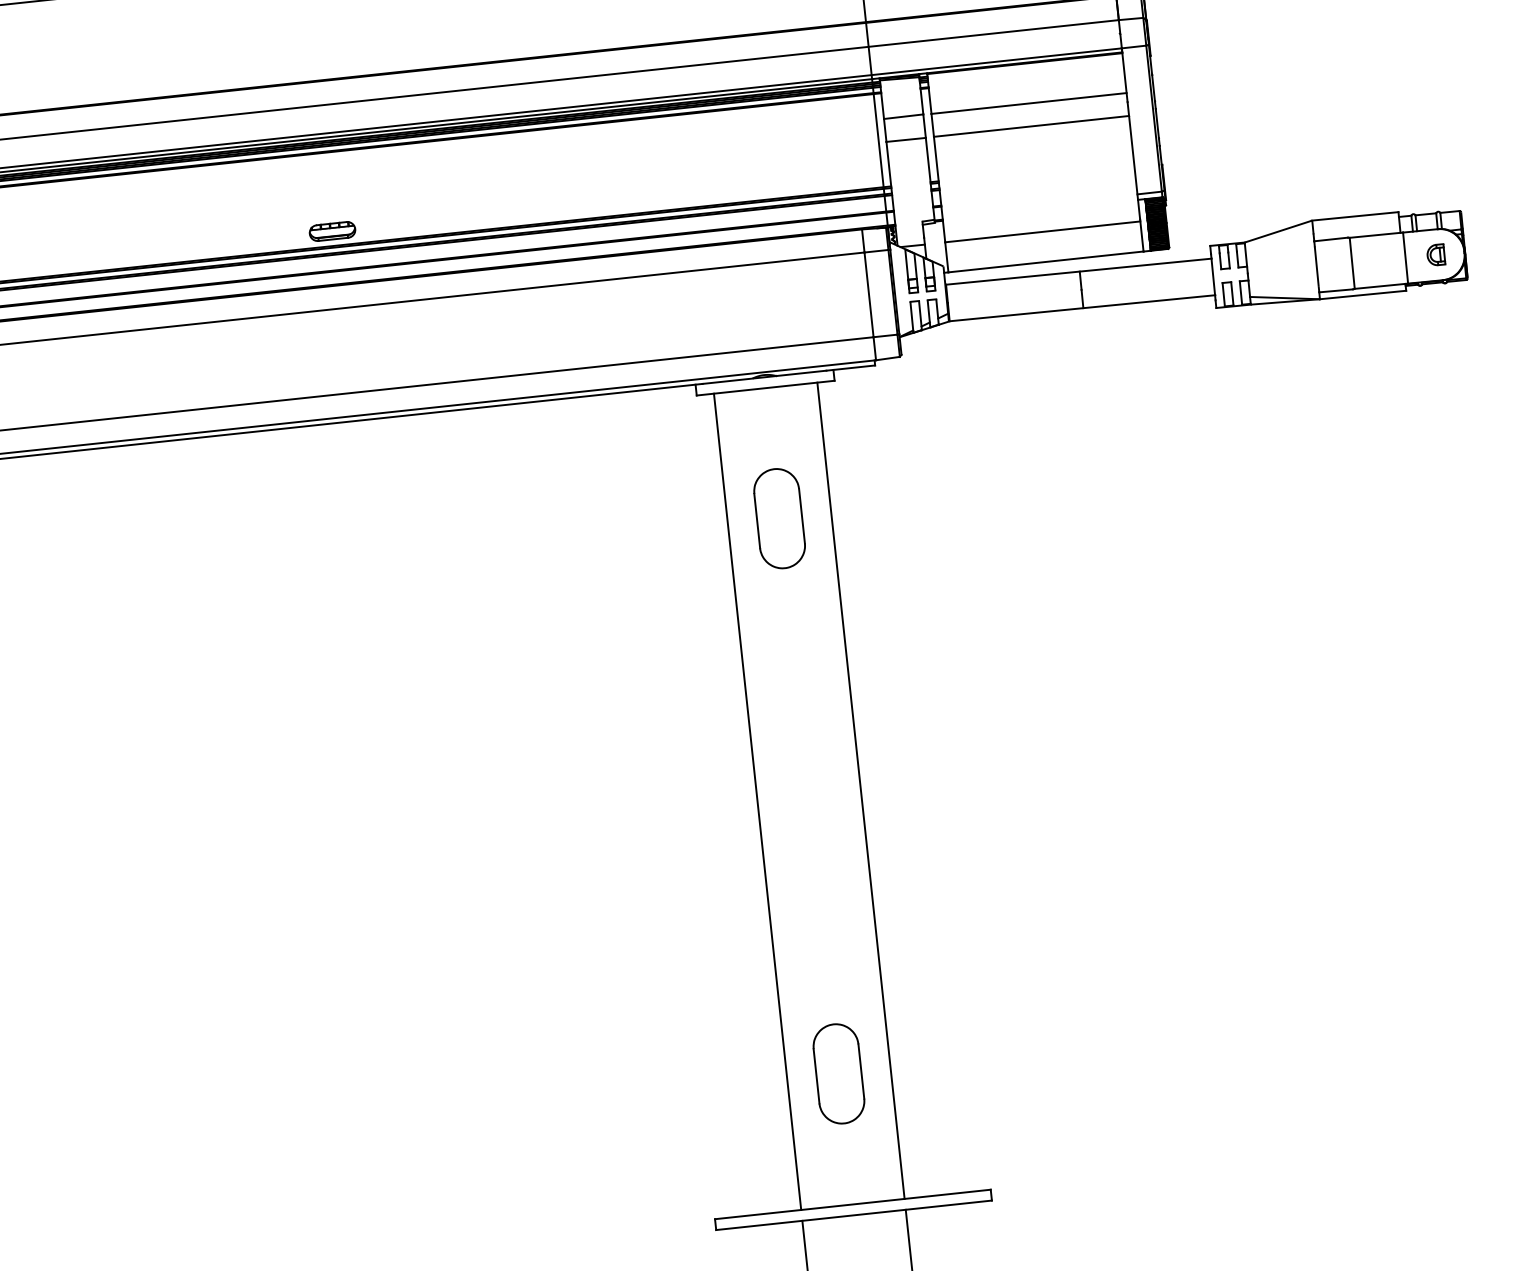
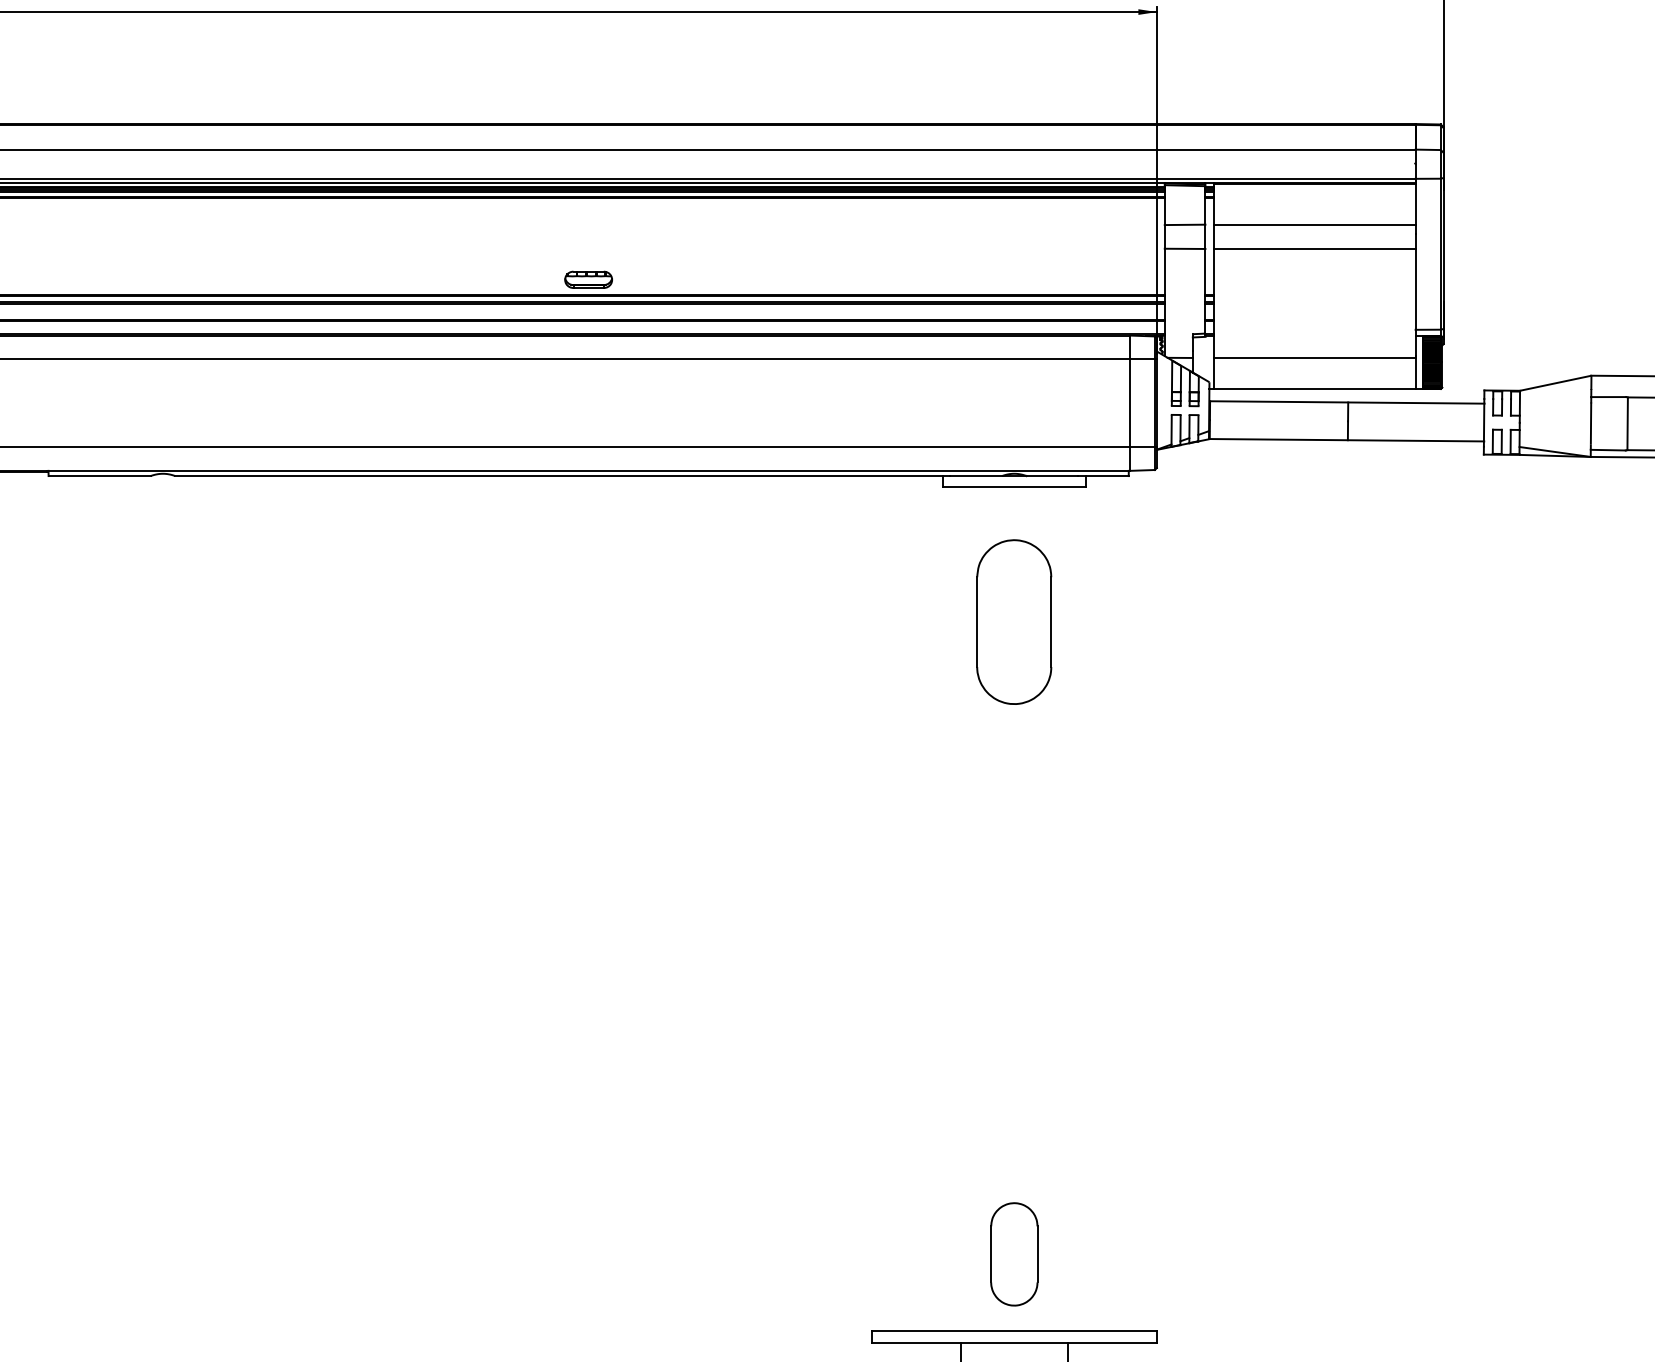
part: (779, 518) -> (1014, 622), size x1.6
line: (860, 790) -> (1067, 909), removed
line: (757, 802) -> (960, 909), removed
part: (839, 1074) -> (1014, 1254), moved

